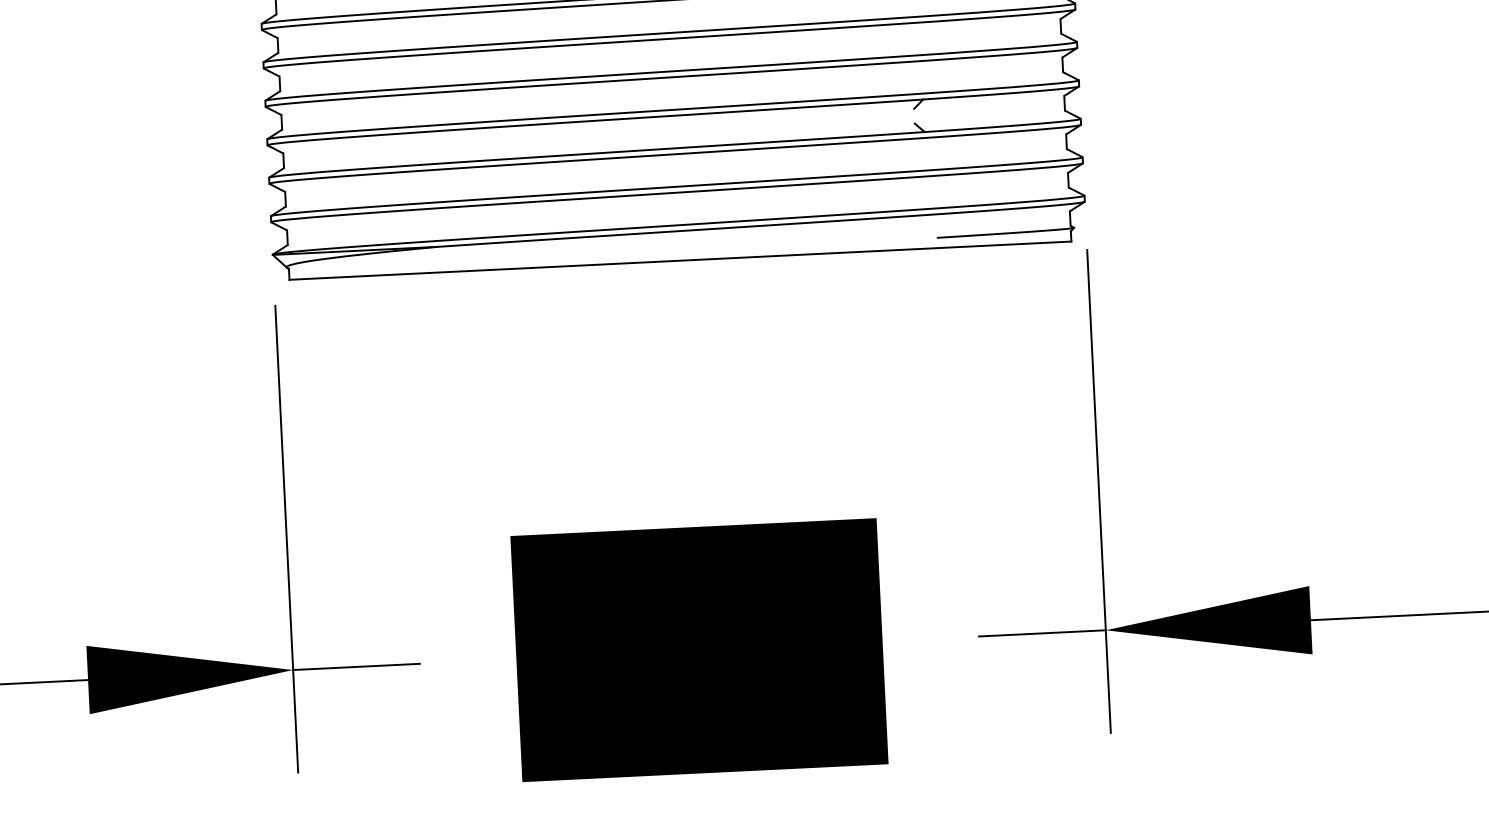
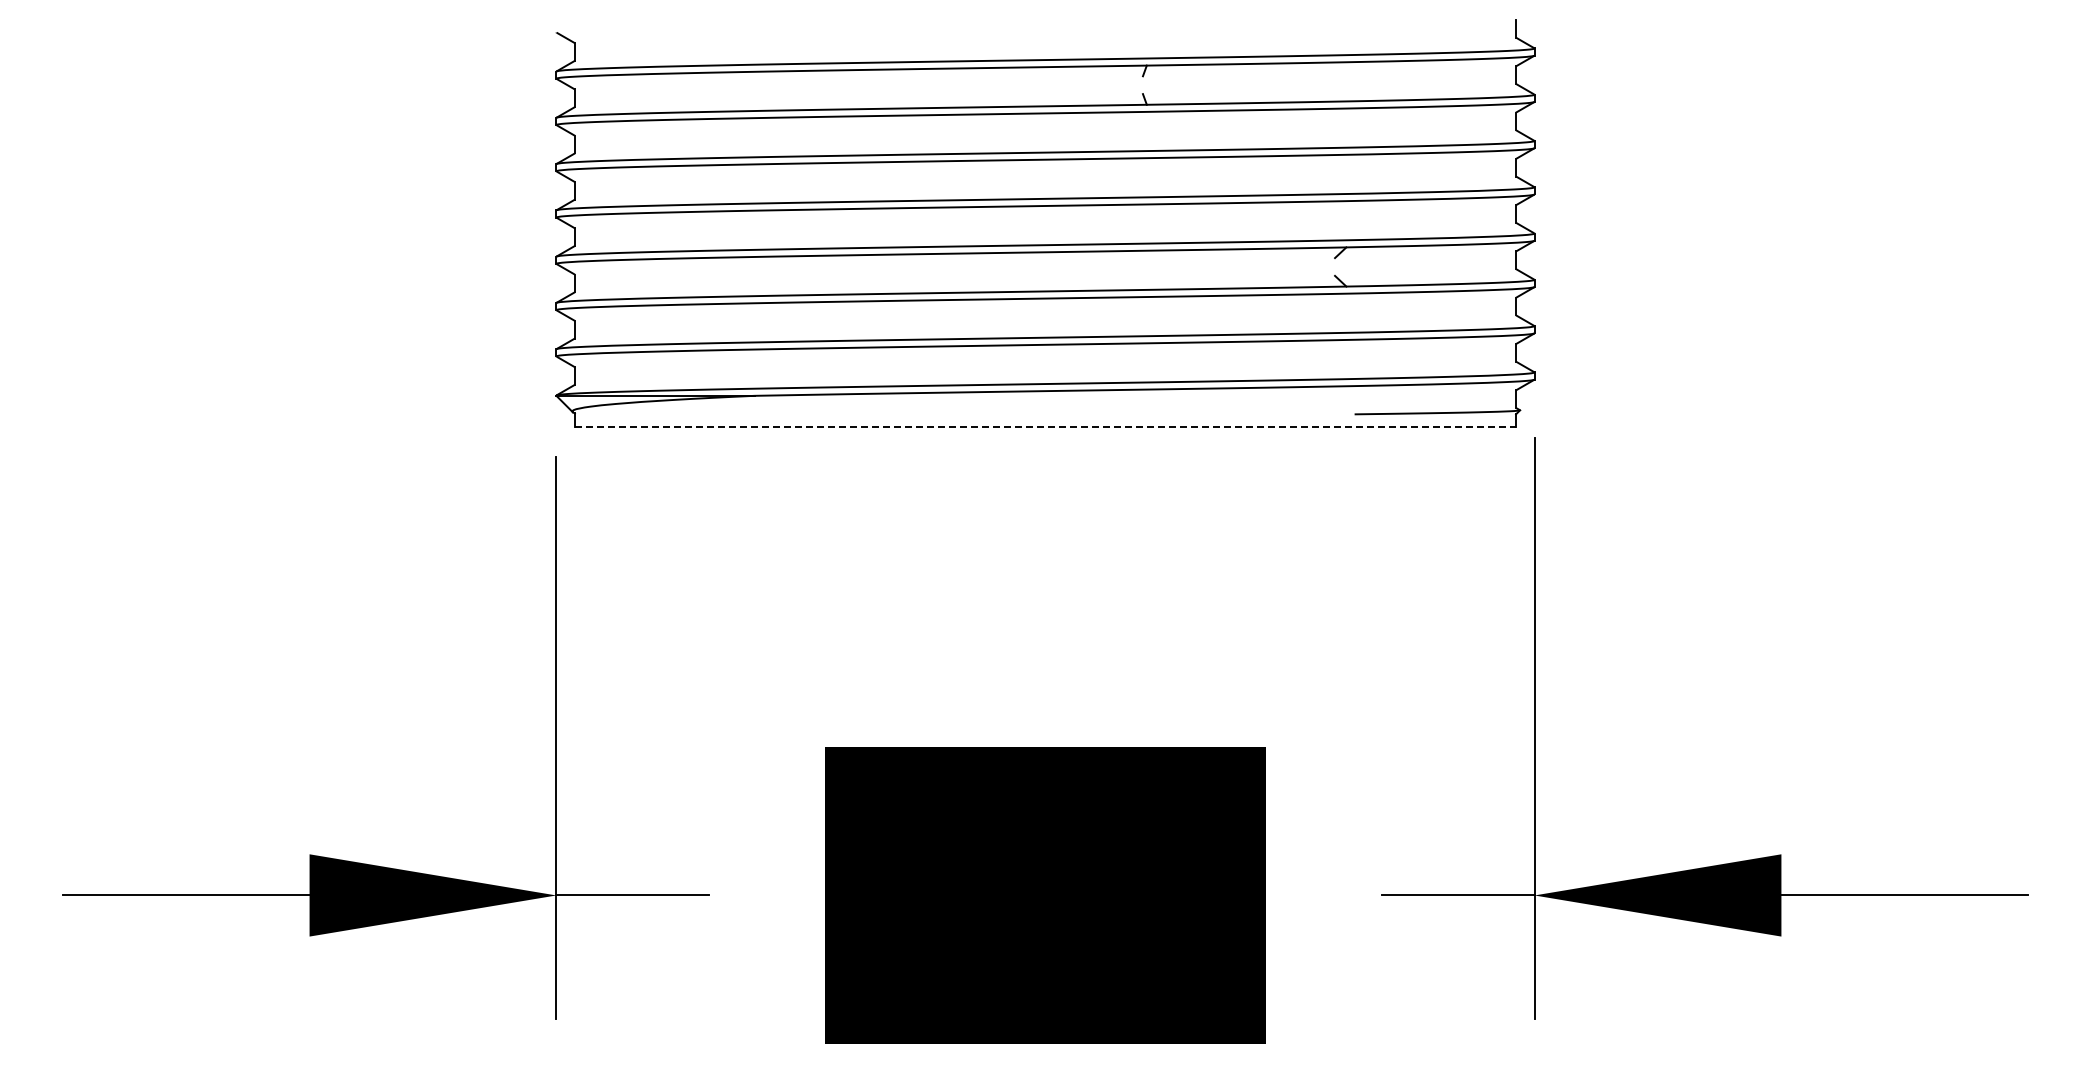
line: (680, 260) -> (1045, 426), solid -> dashed

